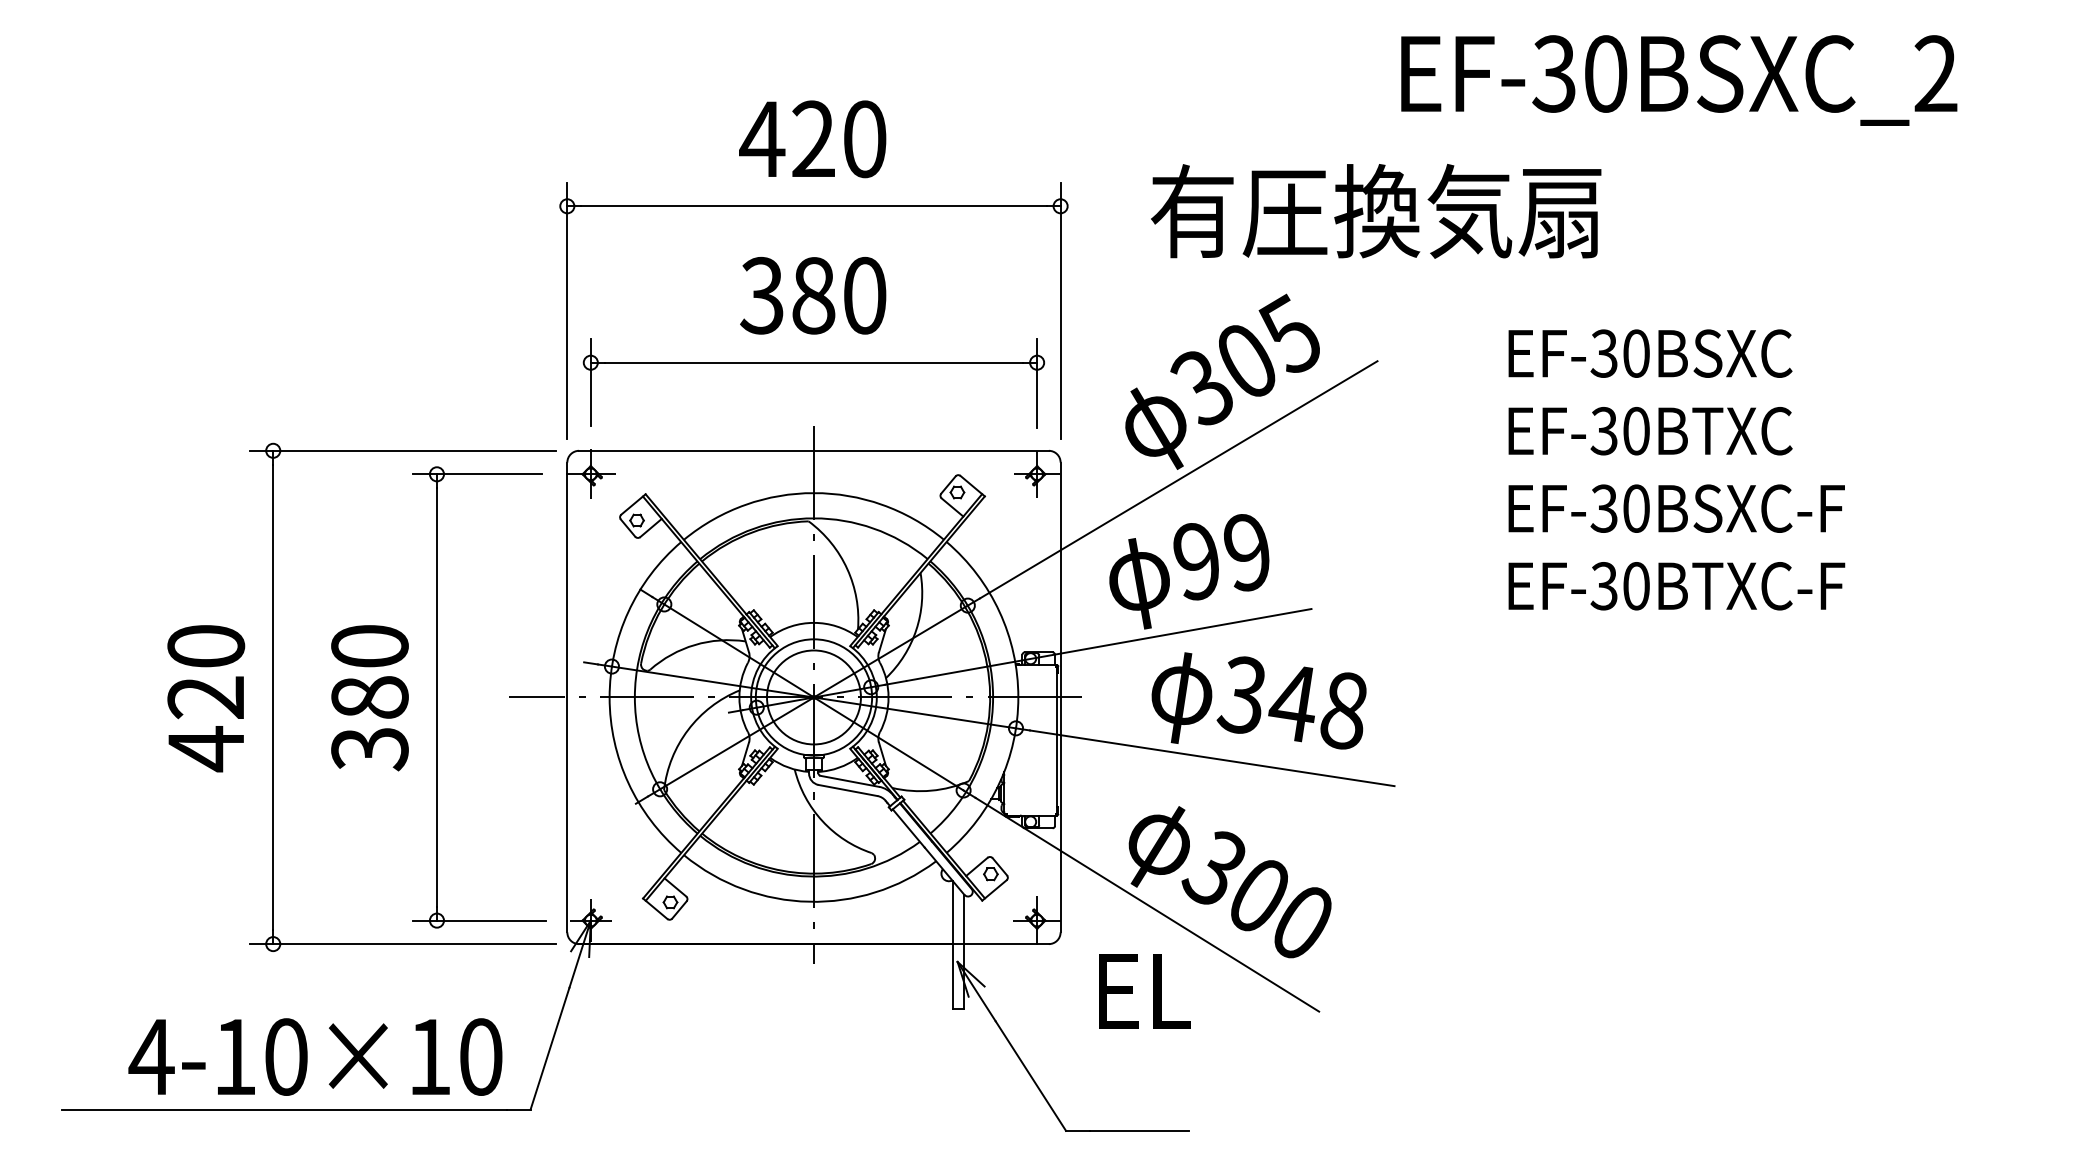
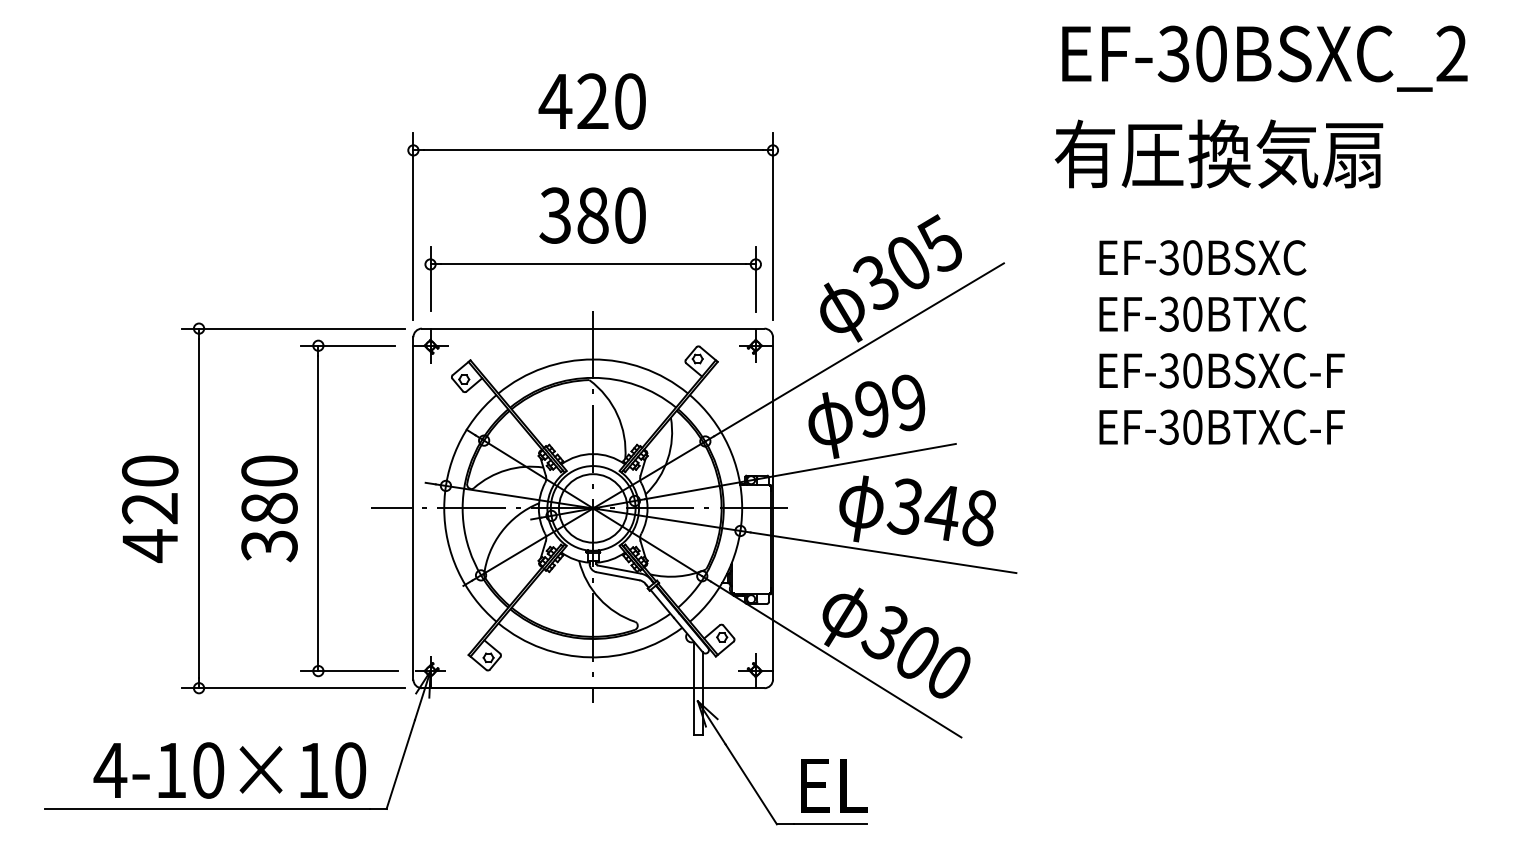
text: (1678, 80) -> (1264, 58), moved
text: (1375, 210) -> (1218, 153), moved
text: (1145, 991) -> (834, 785), moved

